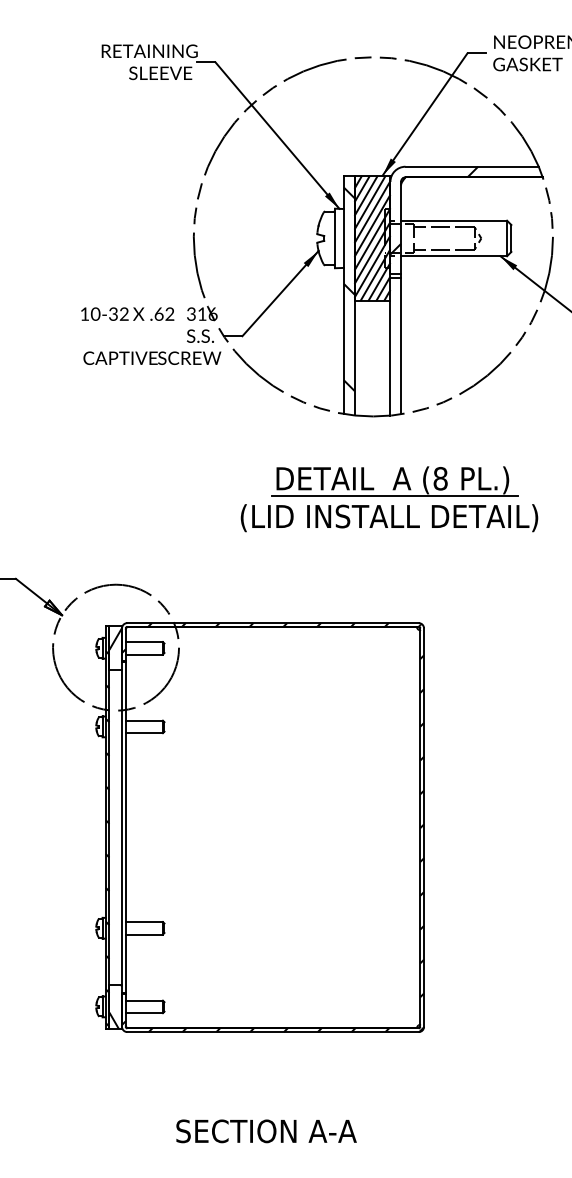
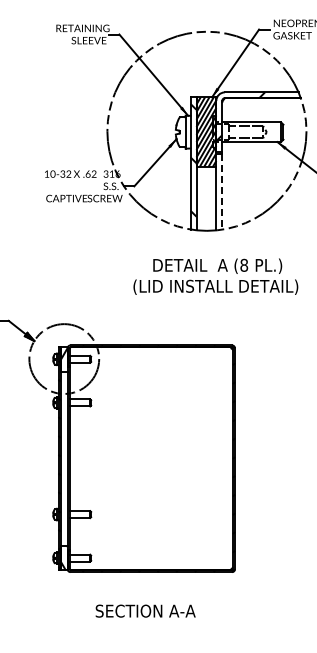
line: (401, 345) -> (222, 191), solid -> dashed
line: (394, 495) -> (218, 274), removed
text: (266, 1130) -> (145, 610), moved

